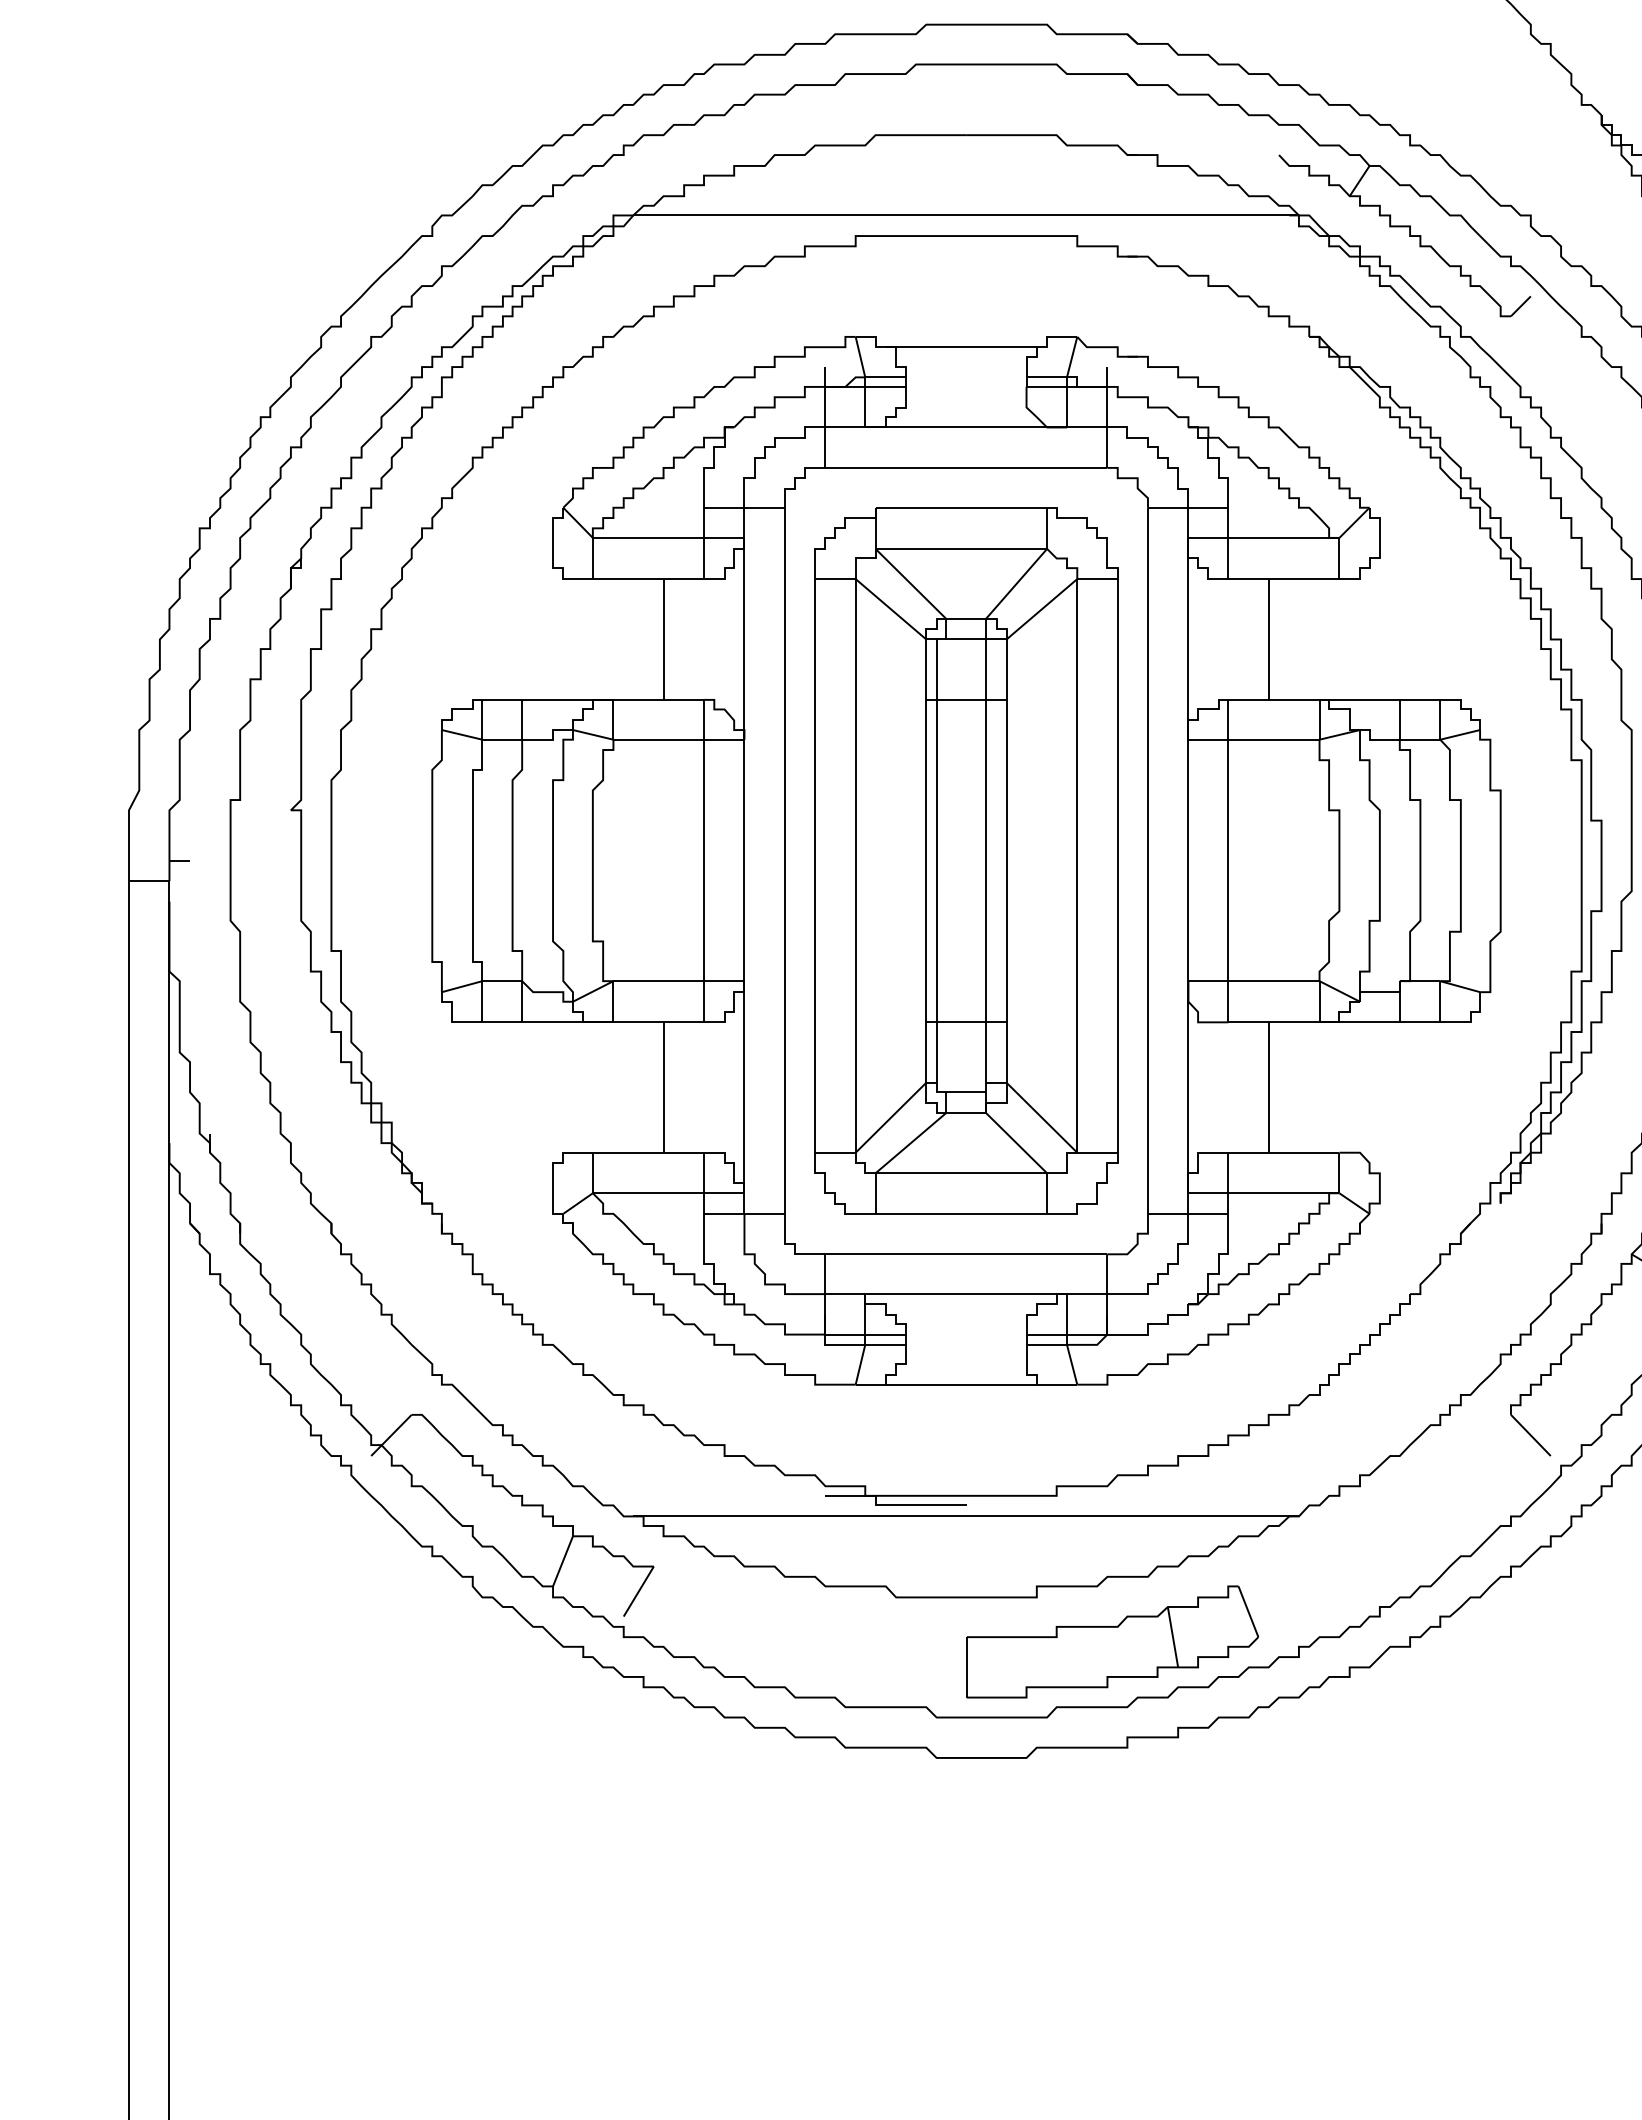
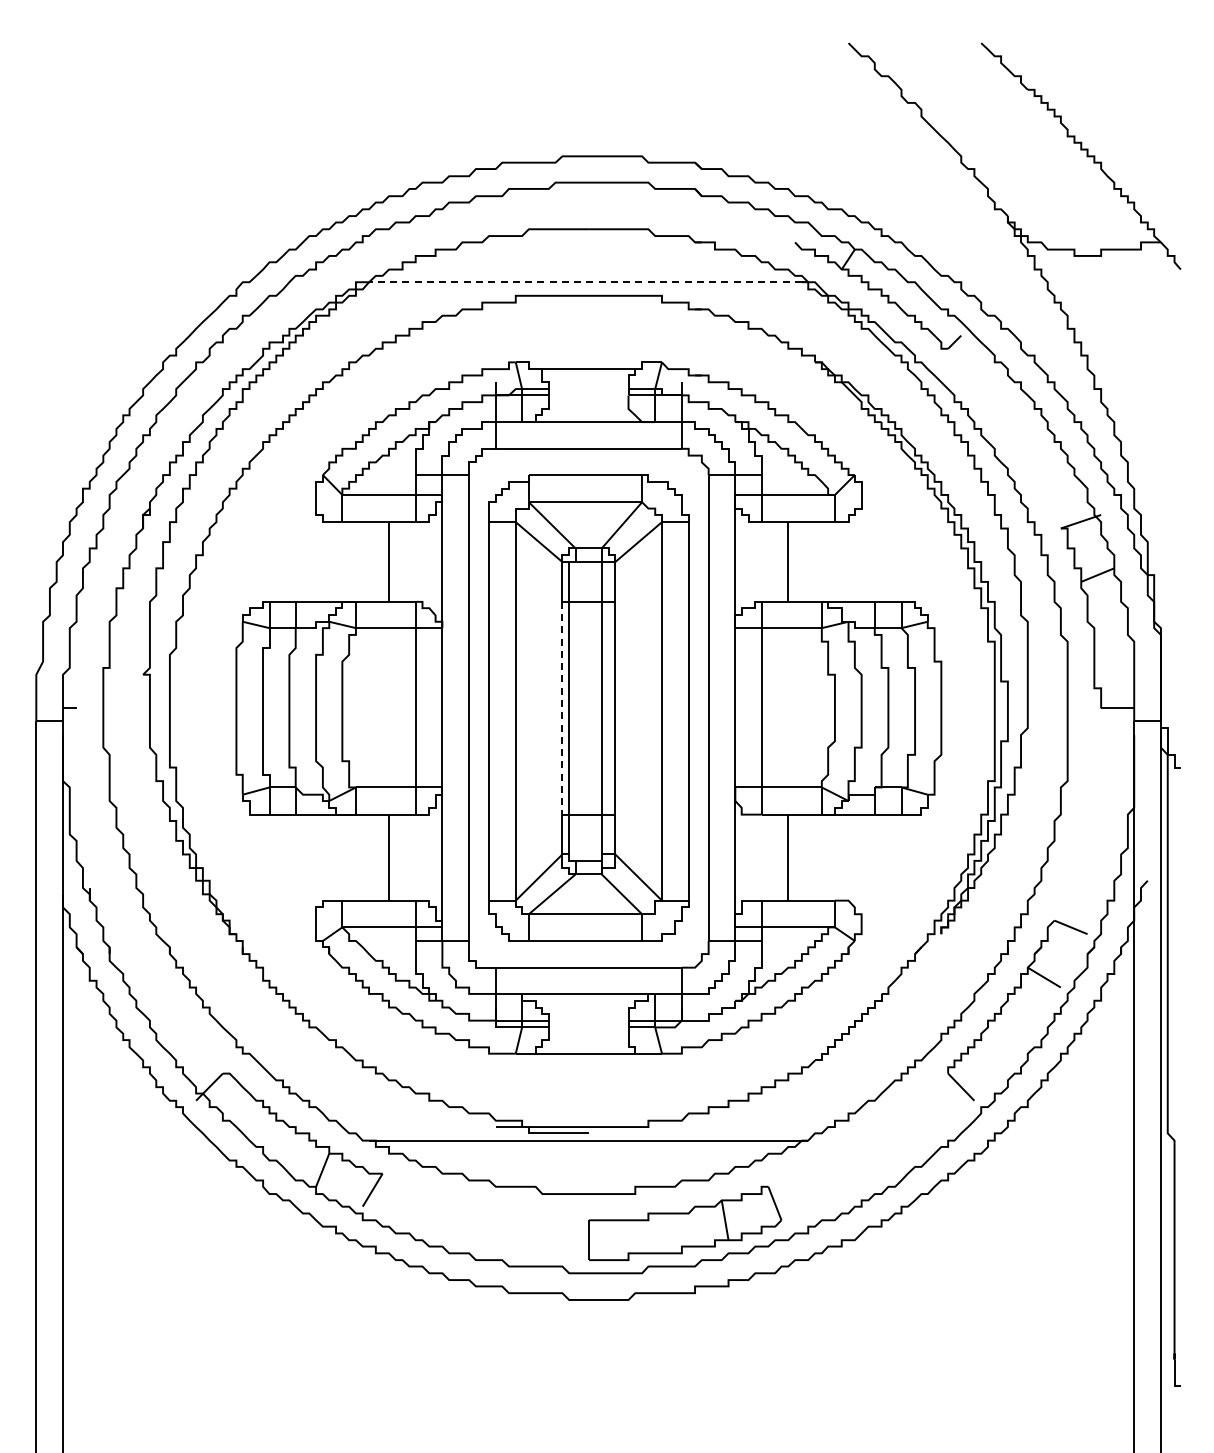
line: (959, 215) -> (584, 282), solid -> dashed
line: (926, 861) -> (562, 708), solid -> dashed

